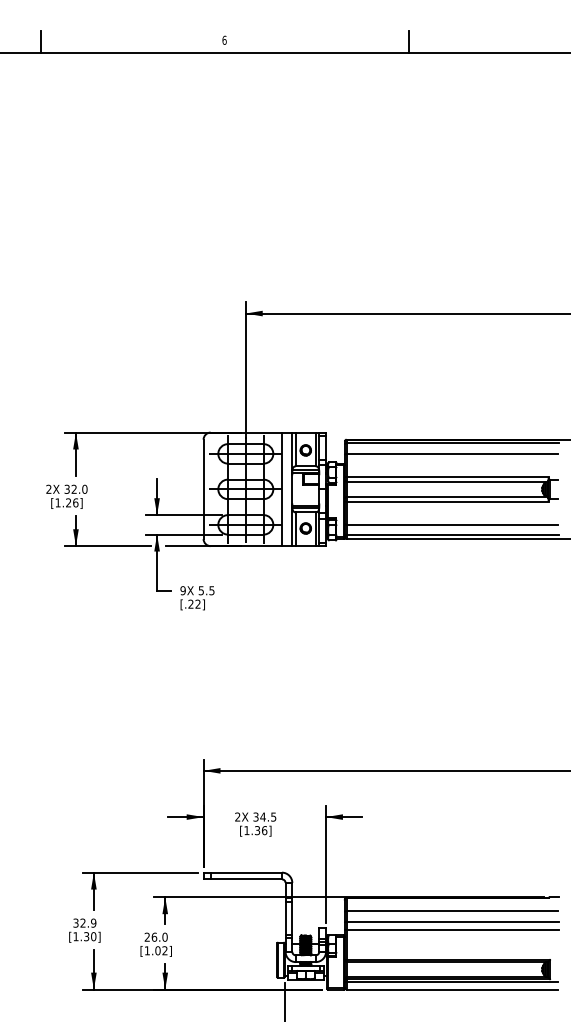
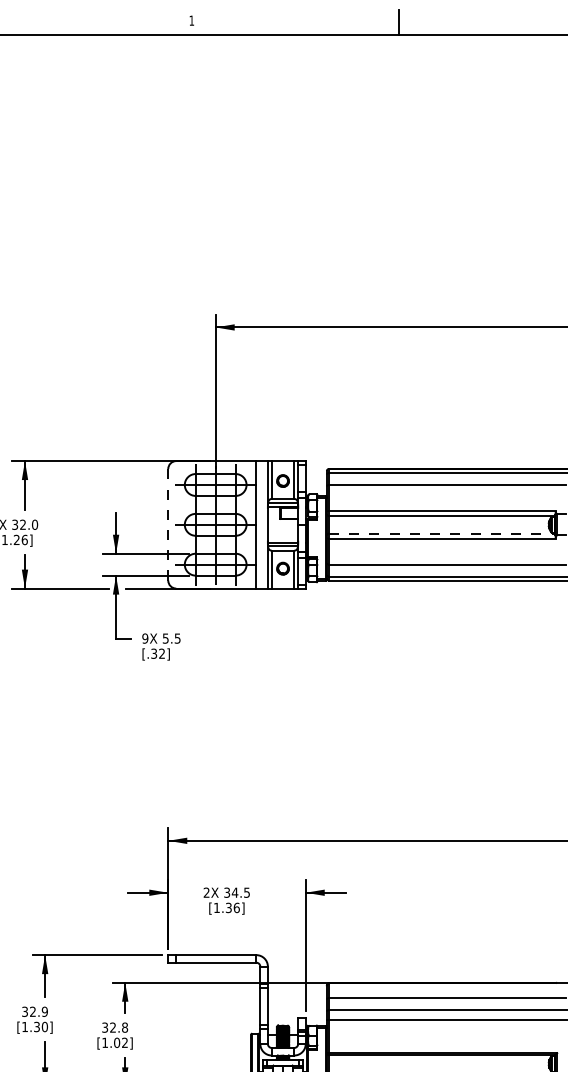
text: (224, 39) -> (191, 19), 6 -> 1
line: (203, 489) -> (168, 524), solid -> dashed
line: (447, 497) -> (442, 533), solid -> dashed
text: (190, 604) -> (153, 654), [.22] -> [.32]
text: (155, 936) -> (114, 1026), 26.0 -> 32.8

